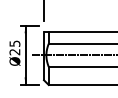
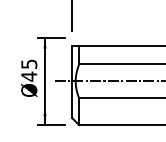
text: (14, 51) -> (28, 75), Ø25 -> Ø45

